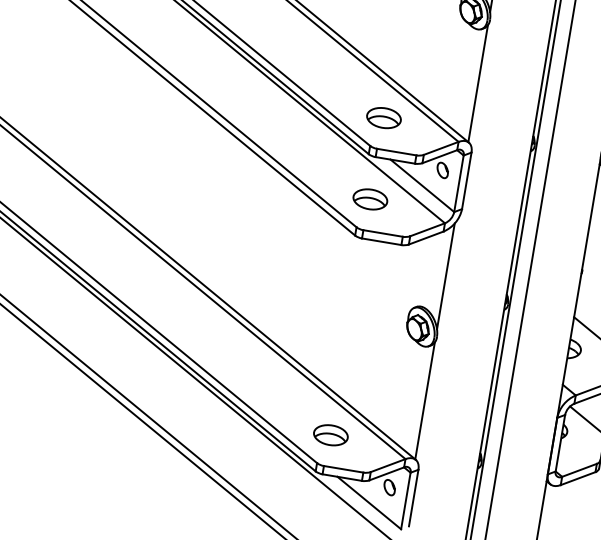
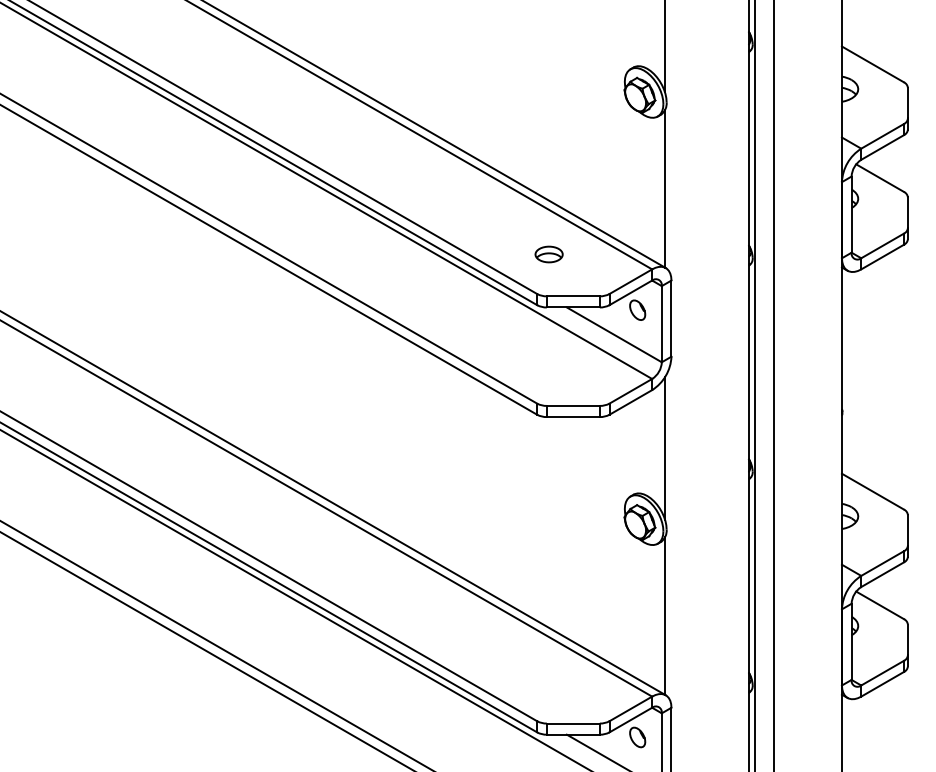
part: (383, 117) -> (548, 254), size x0.6
part: (369, 199) -> (548, 364), removed
part: (330, 435) -> (548, 681), removed

